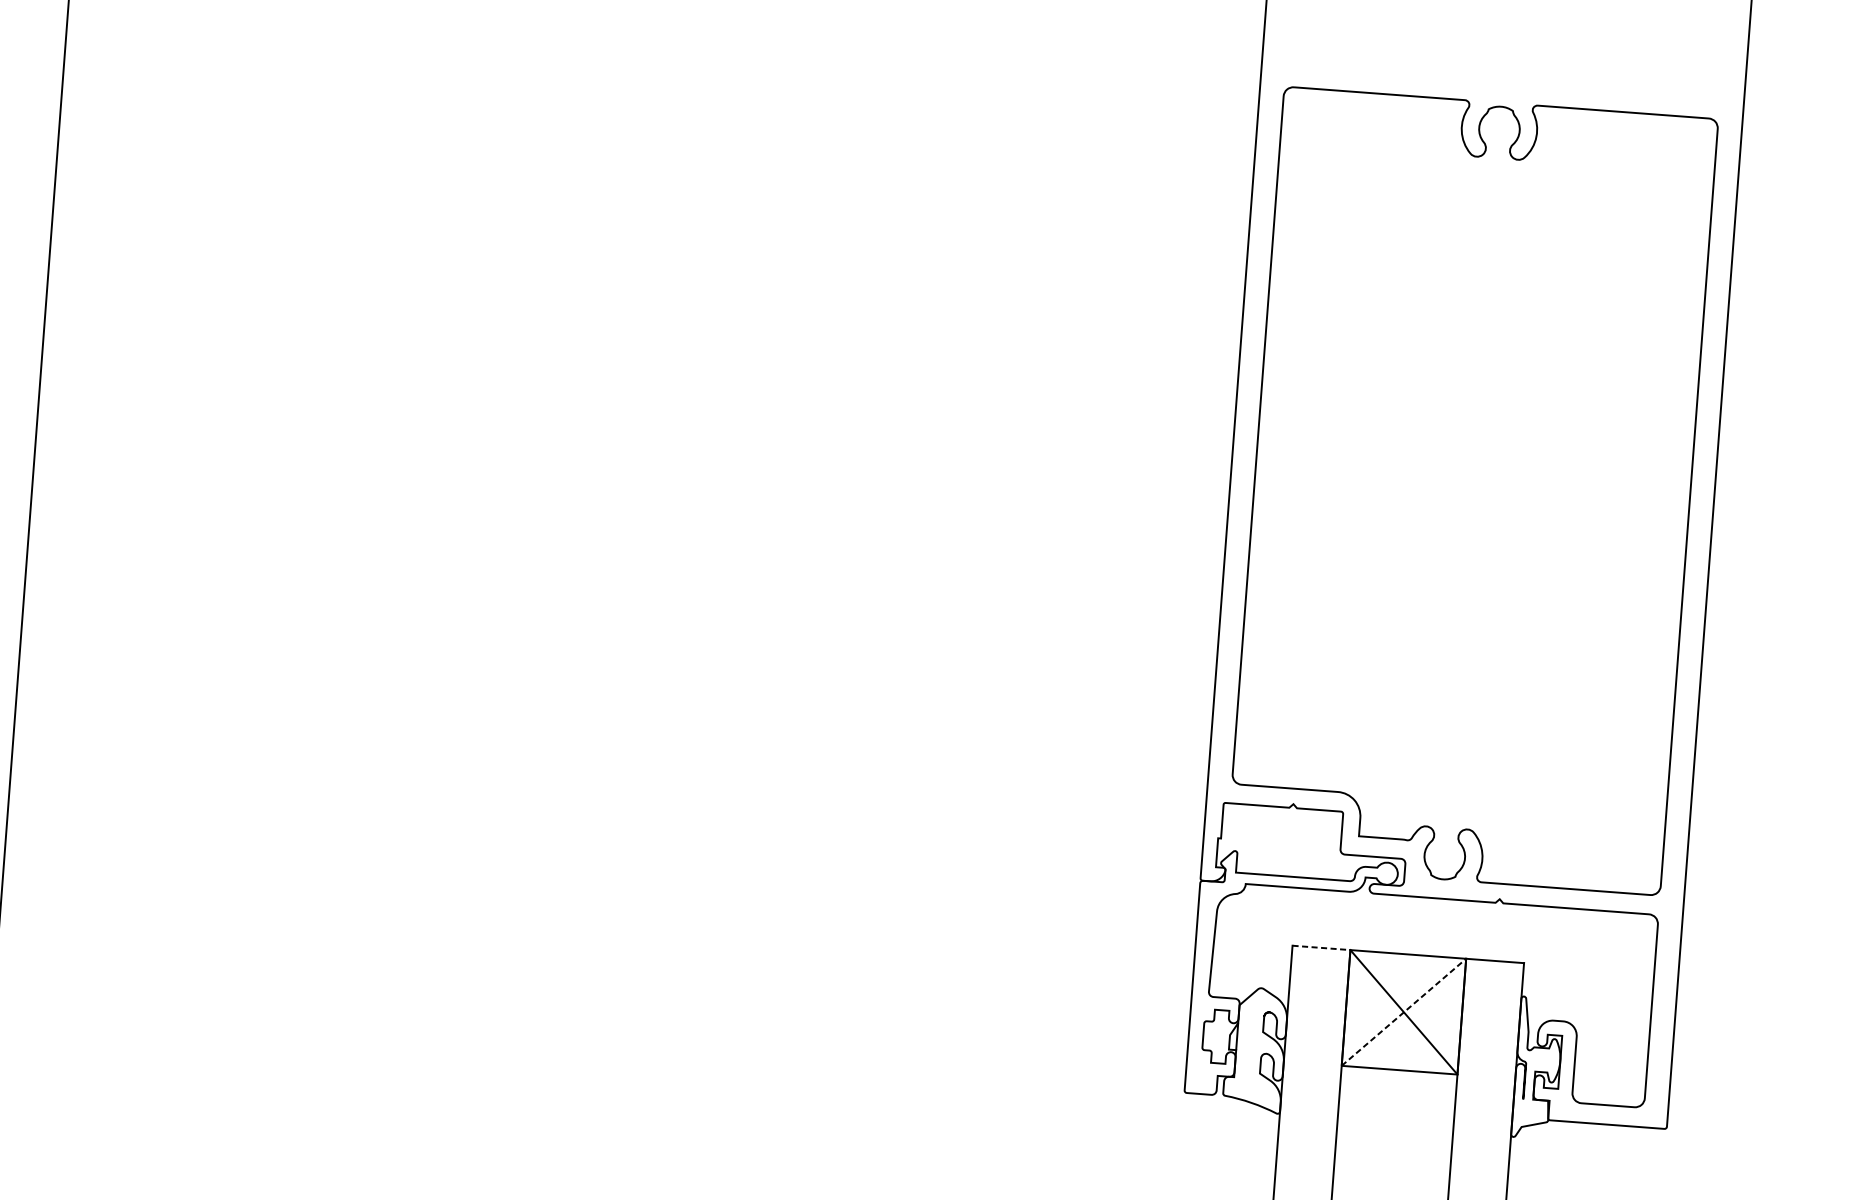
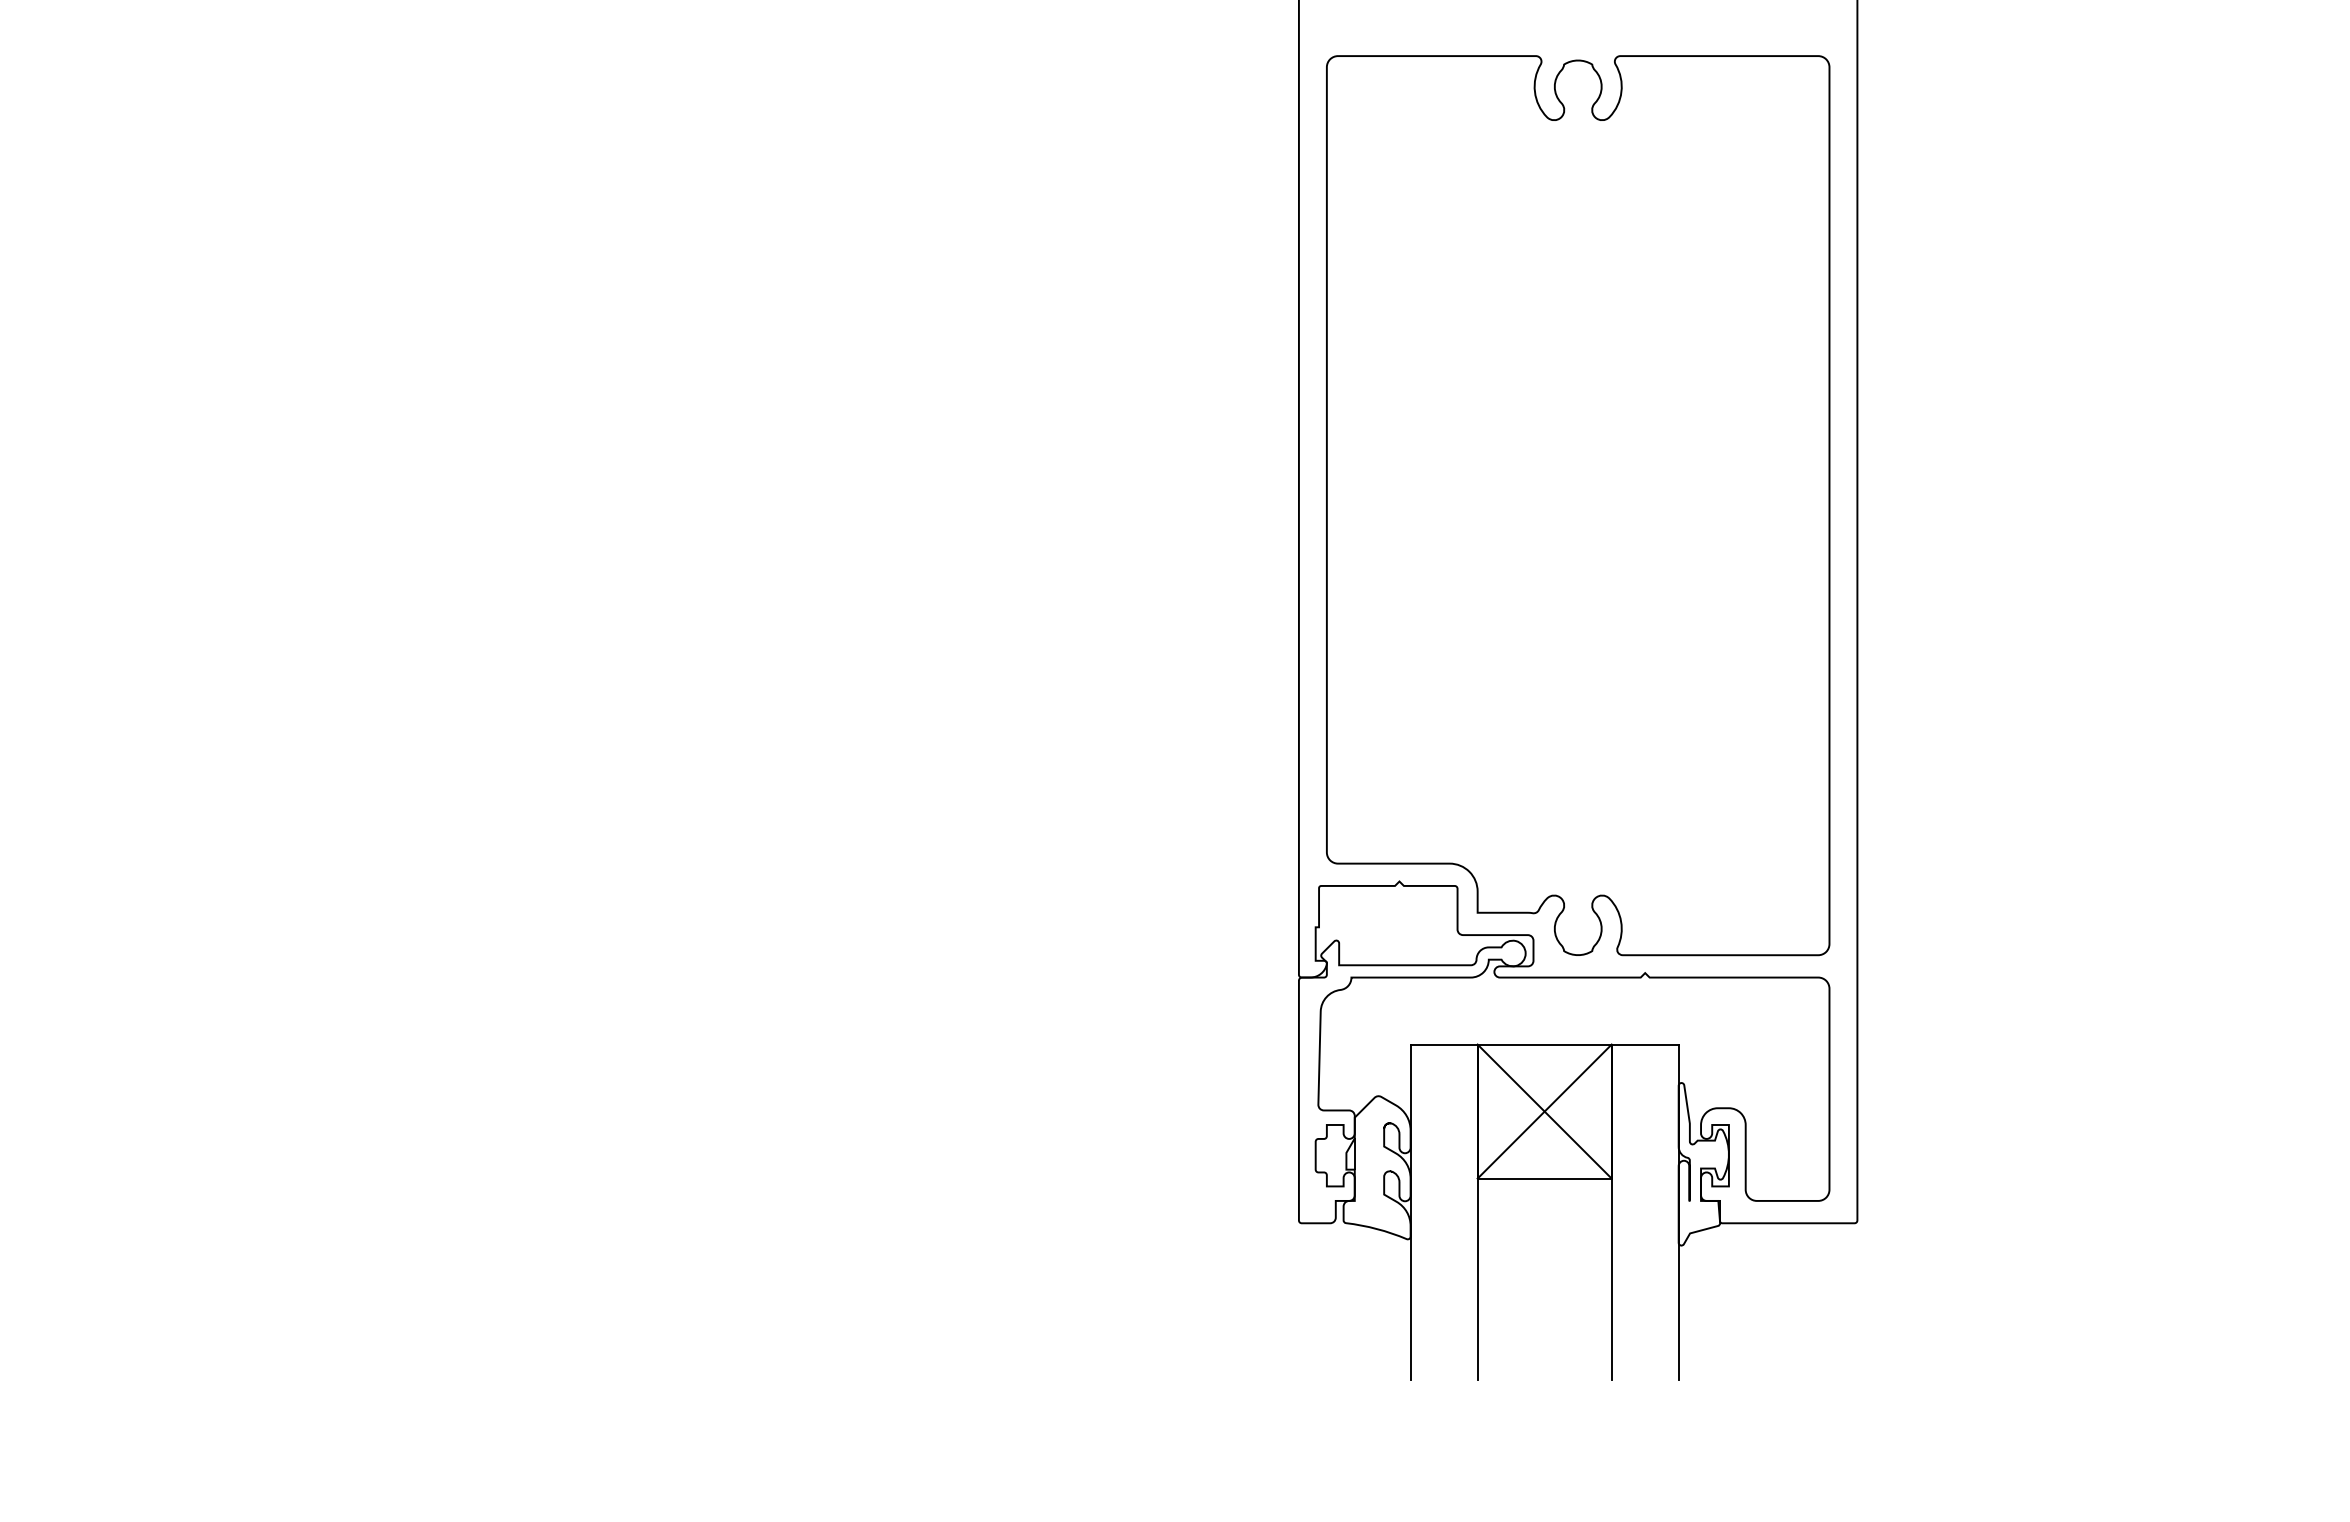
line: (1321, 947) -> (1444, 1044), dashed -> solid
line: (1403, 1012) -> (1544, 1111), dashed -> solid

